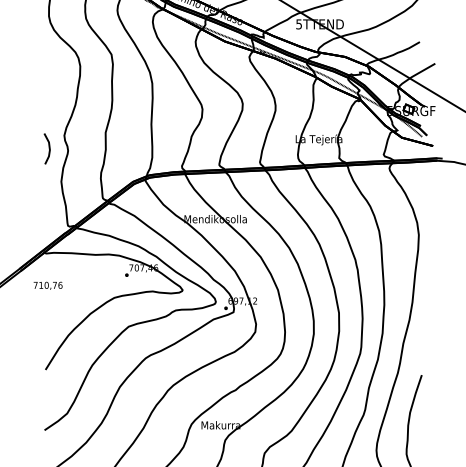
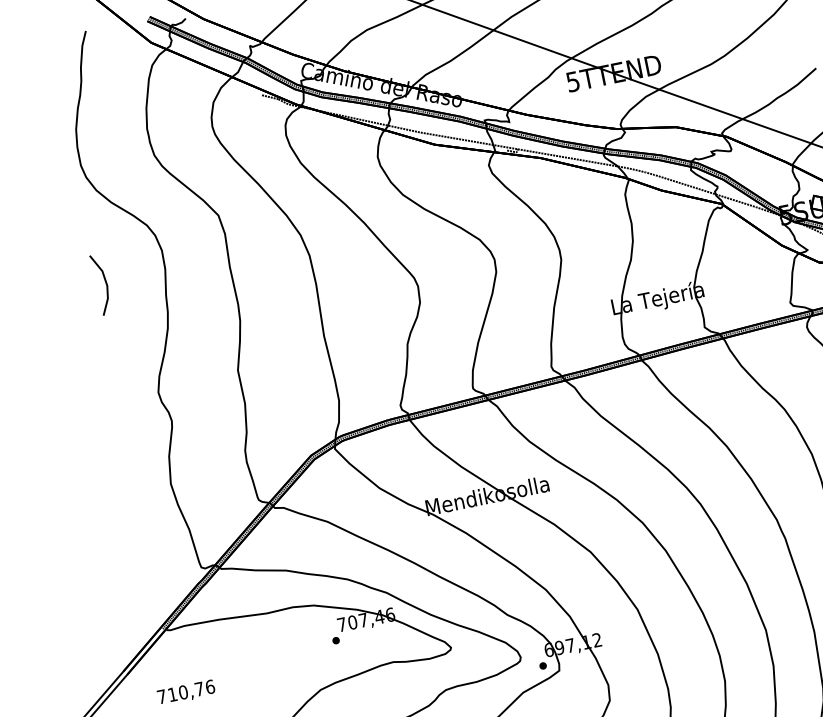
line: (48, 148) -> (103, 283), moved

